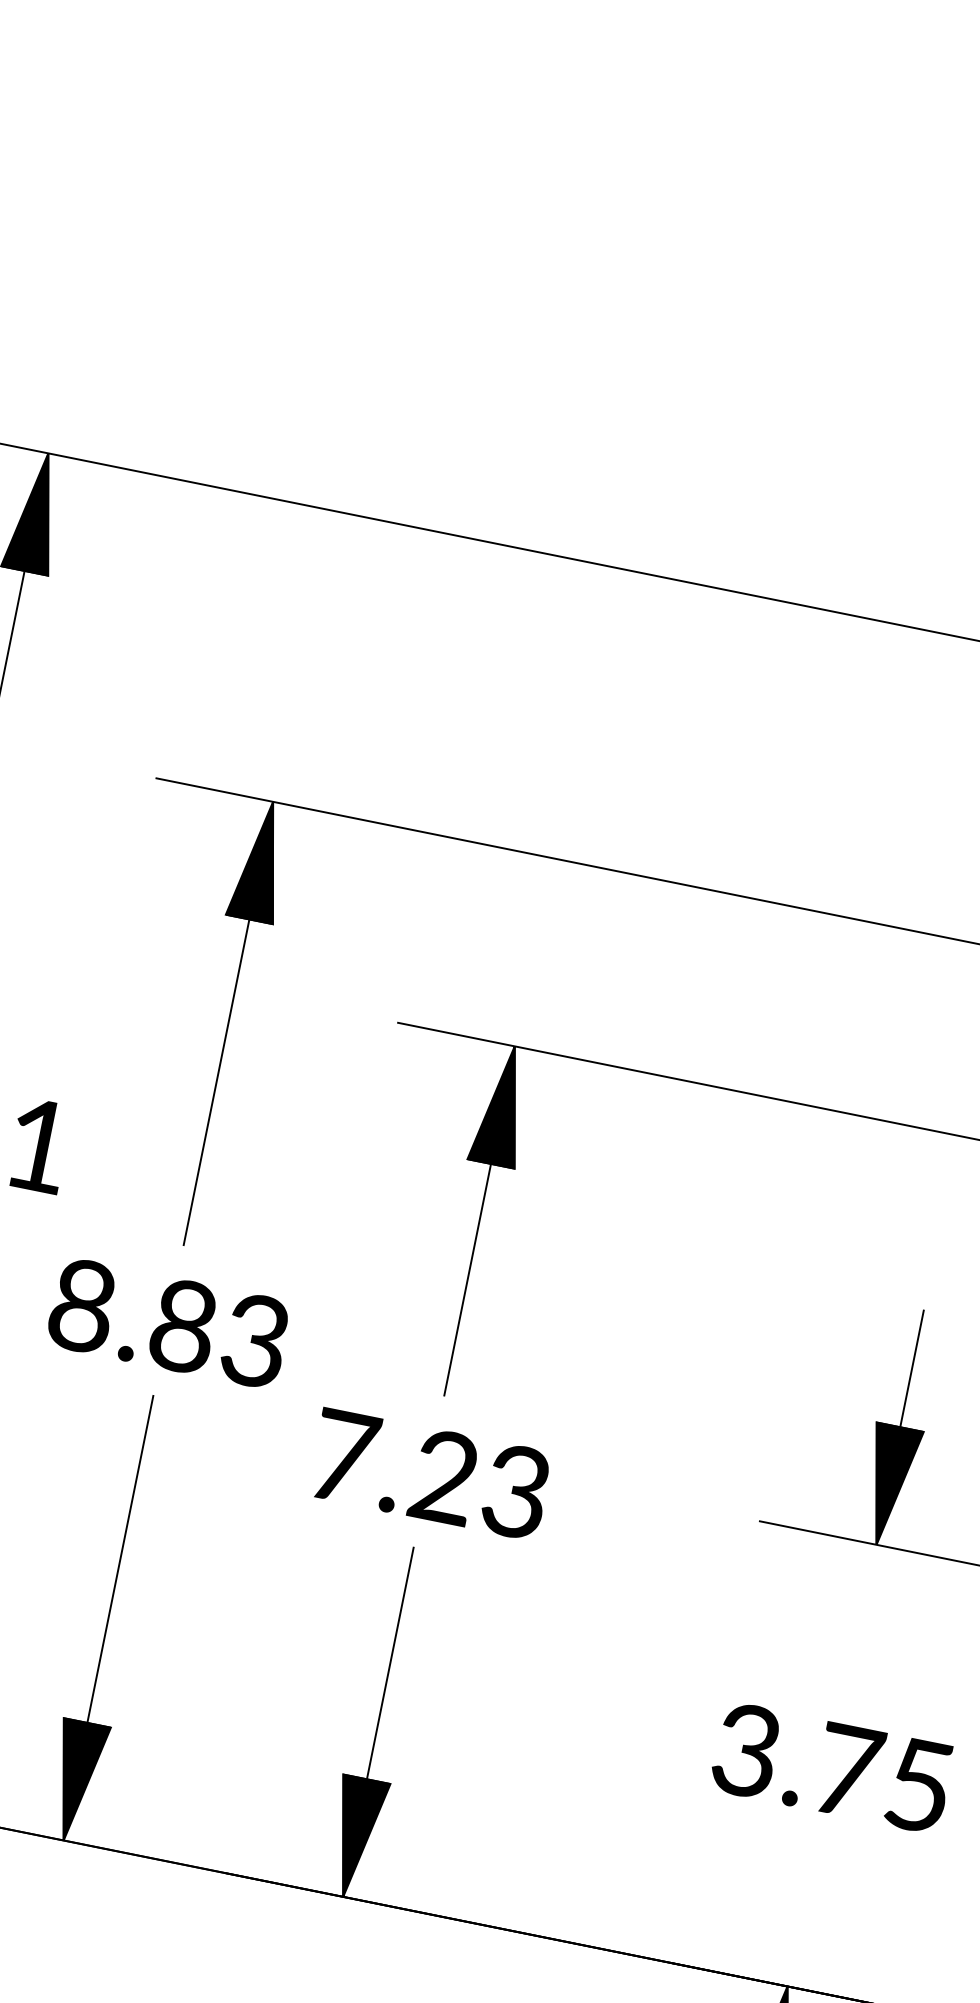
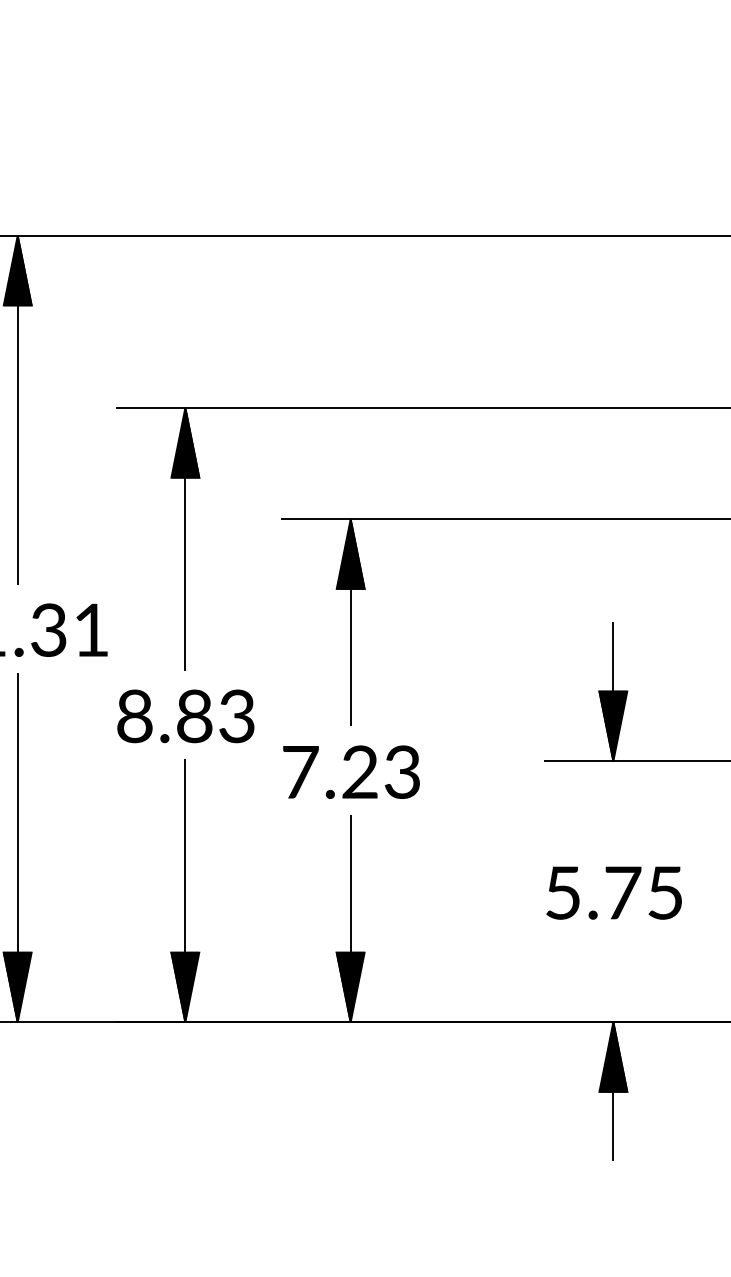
text: (745, 1749) -> (562, 892), 3.75 -> 5.75

